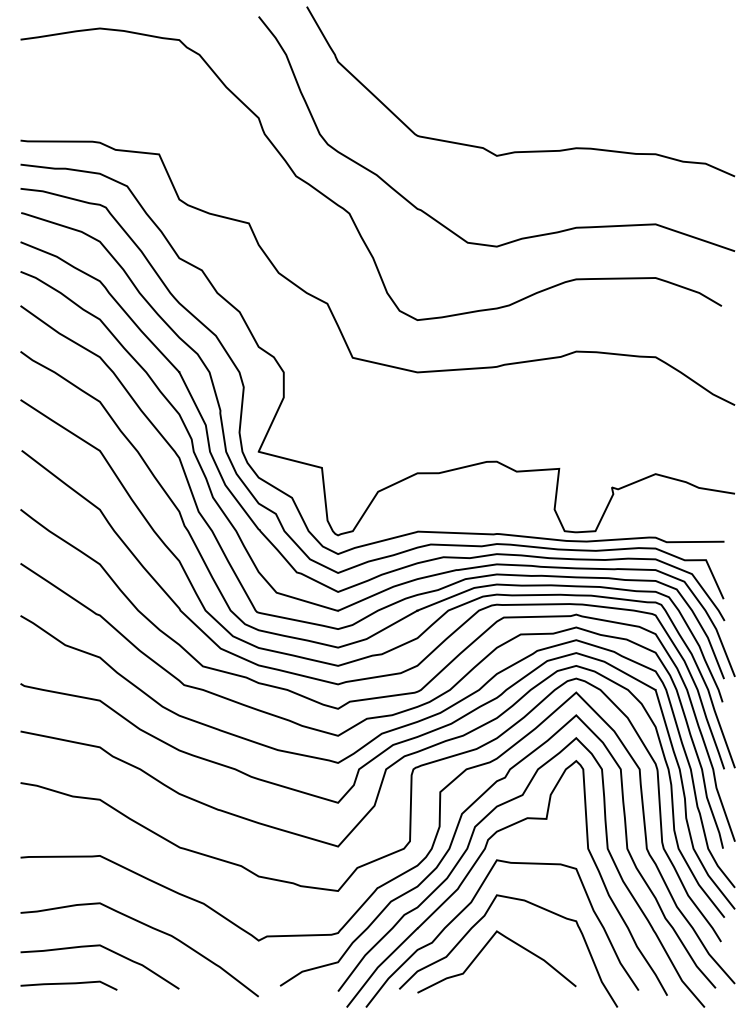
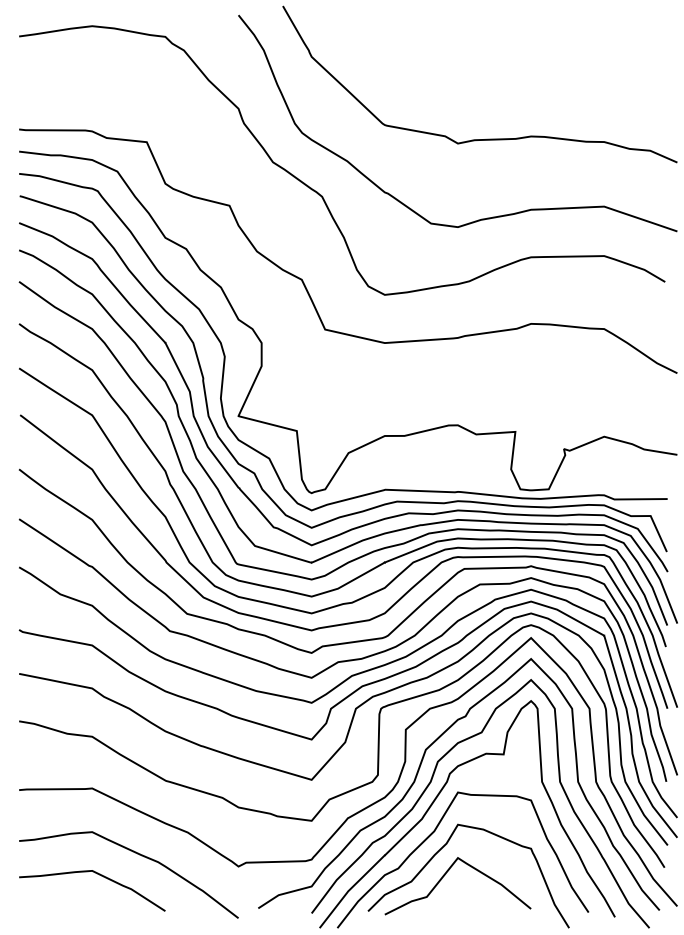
line: (68, 983) -> (63, 906), removed

